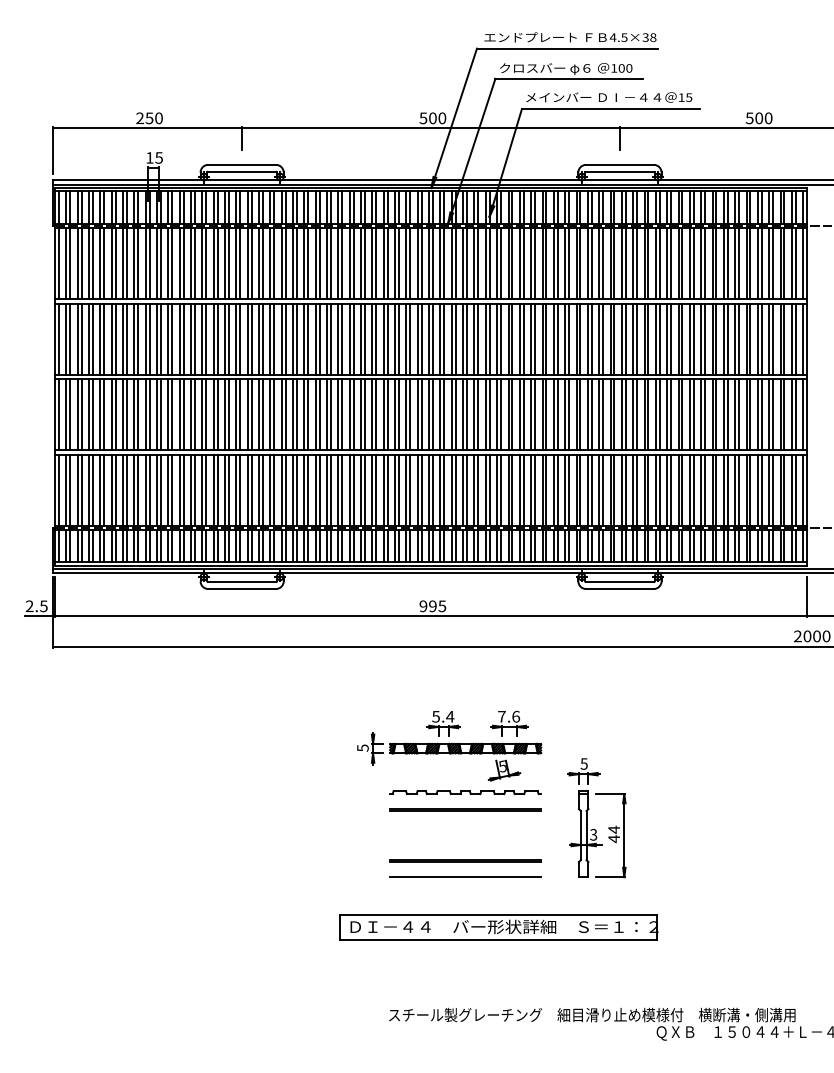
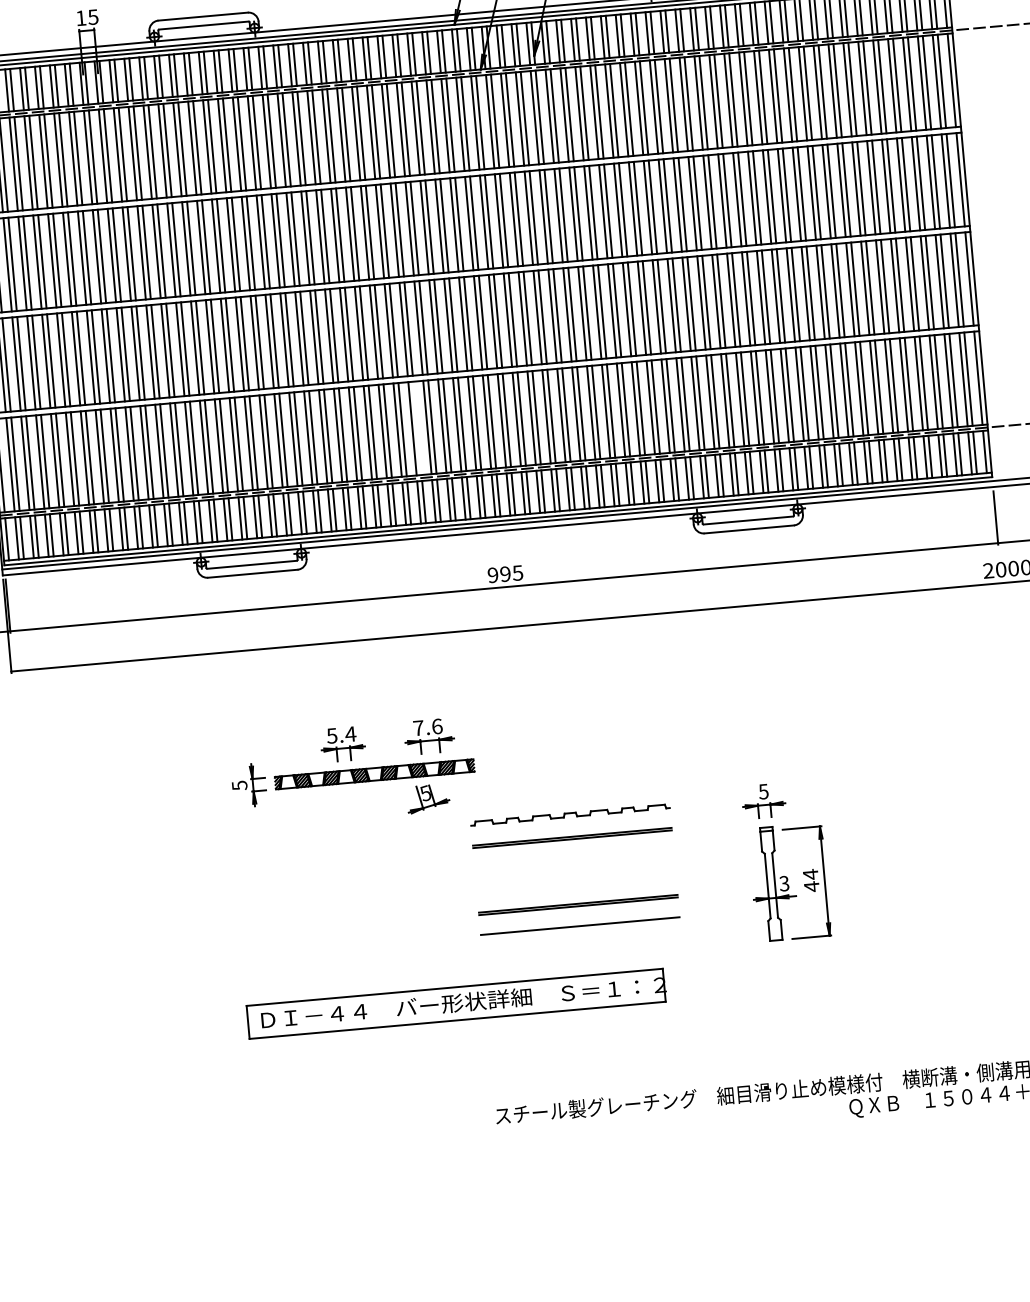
line: (376, 489) -> (417, 427), removed
part: (449, 745) -> (353, 772), moved
part: (587, 818) -> (774, 862), moved
part: (498, 927) -> (455, 1003), moved

